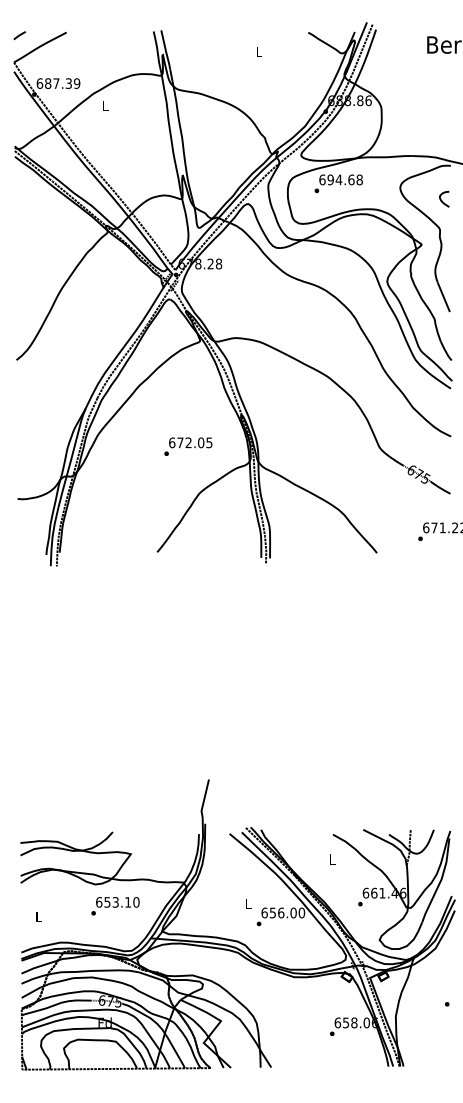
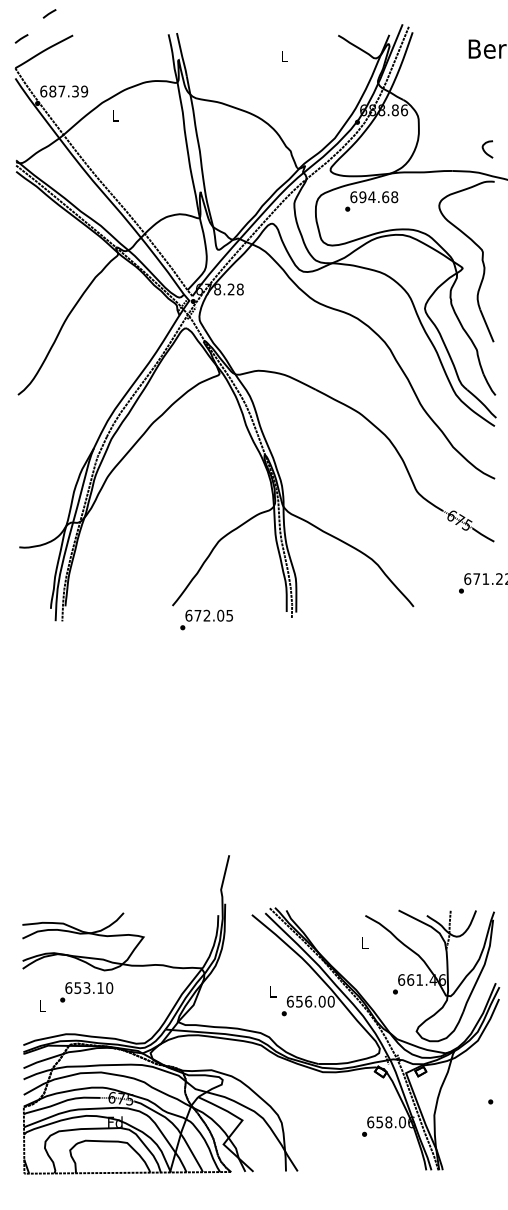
line: (45, 12) -> (49, 13), added
curve: (442, 201) -> (485, 151), moved
text: (188, 446) -> (206, 619), moved
text: (115, 906) -> (86, 992), moved

